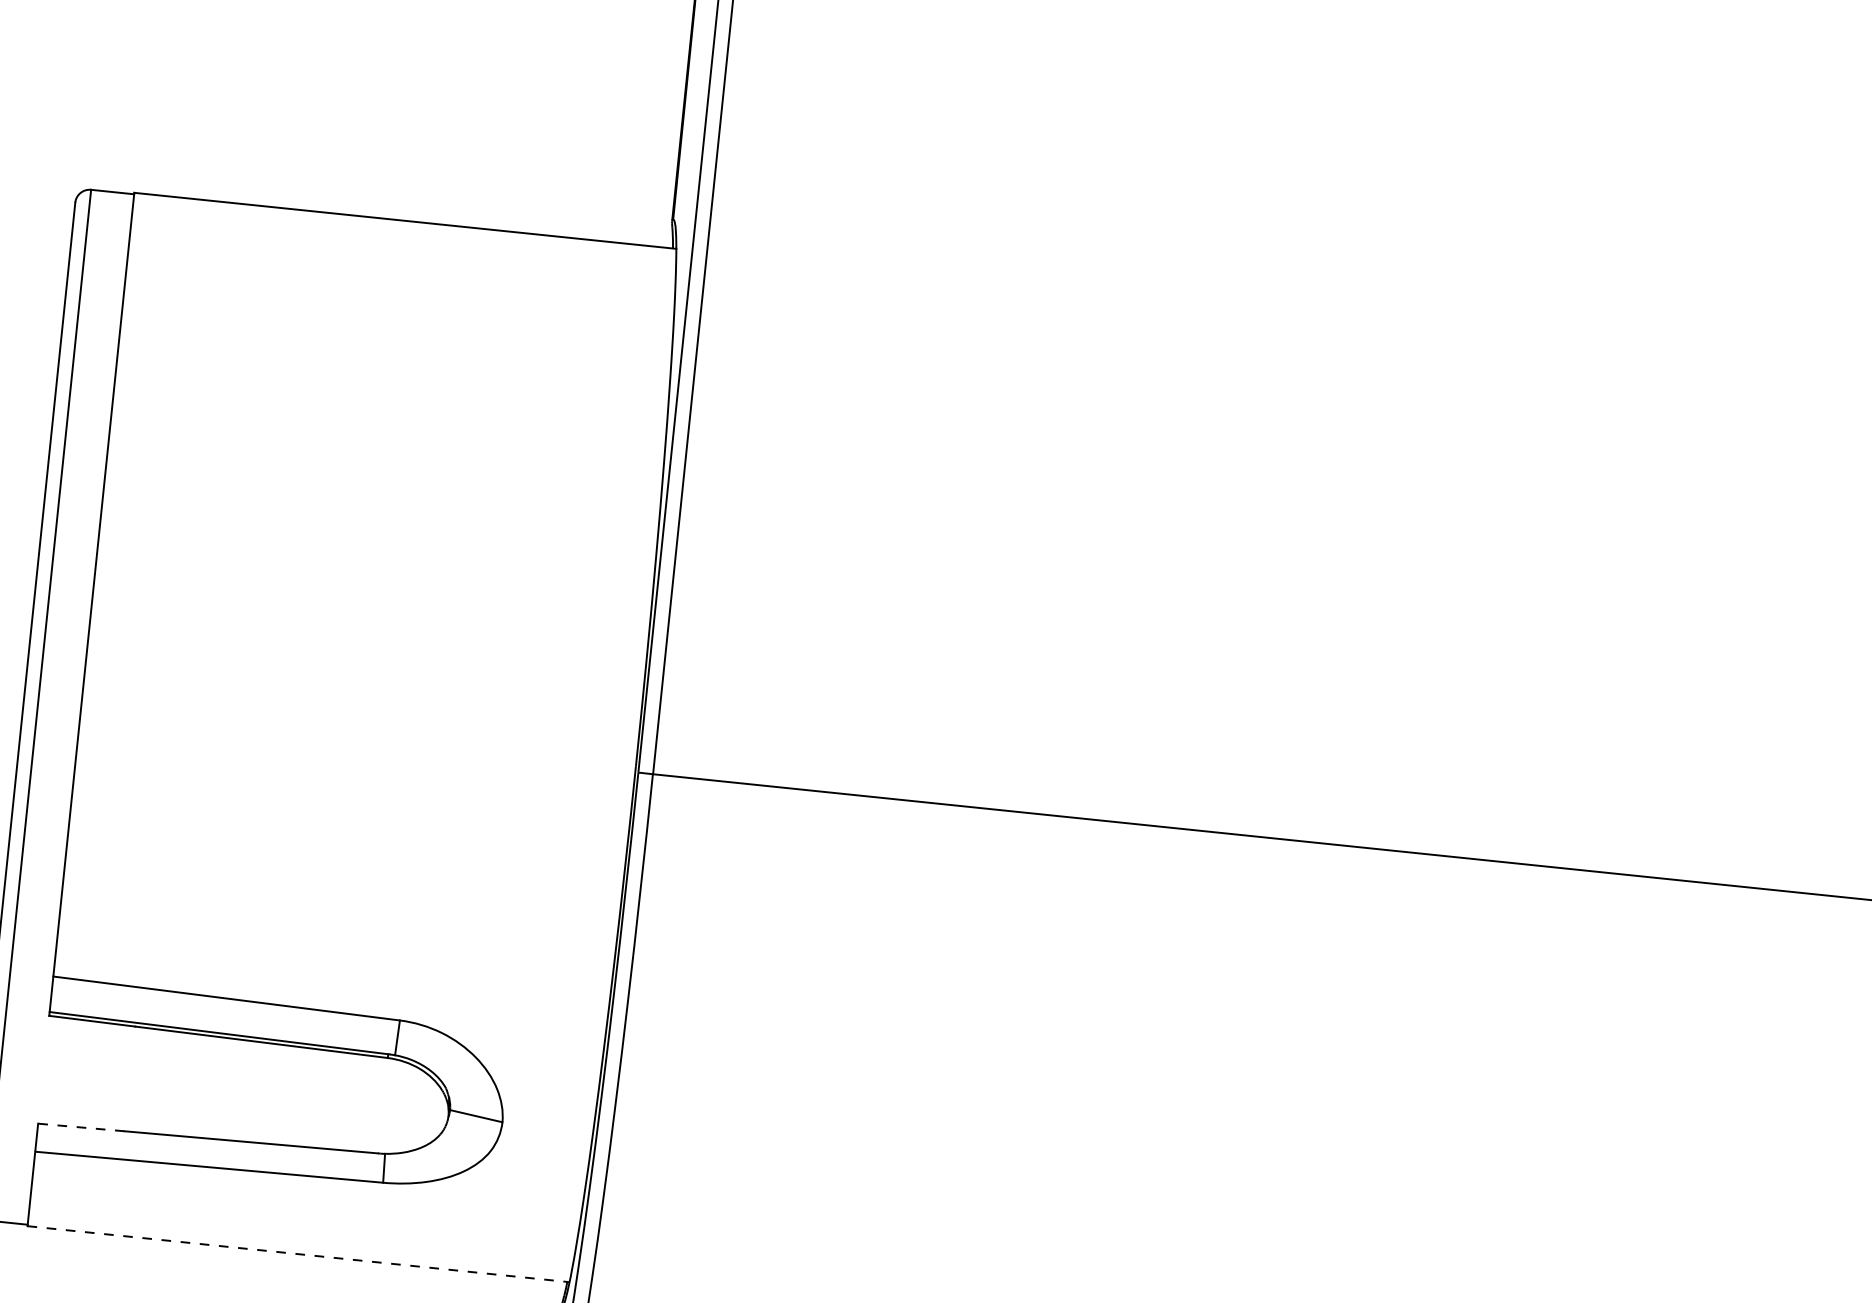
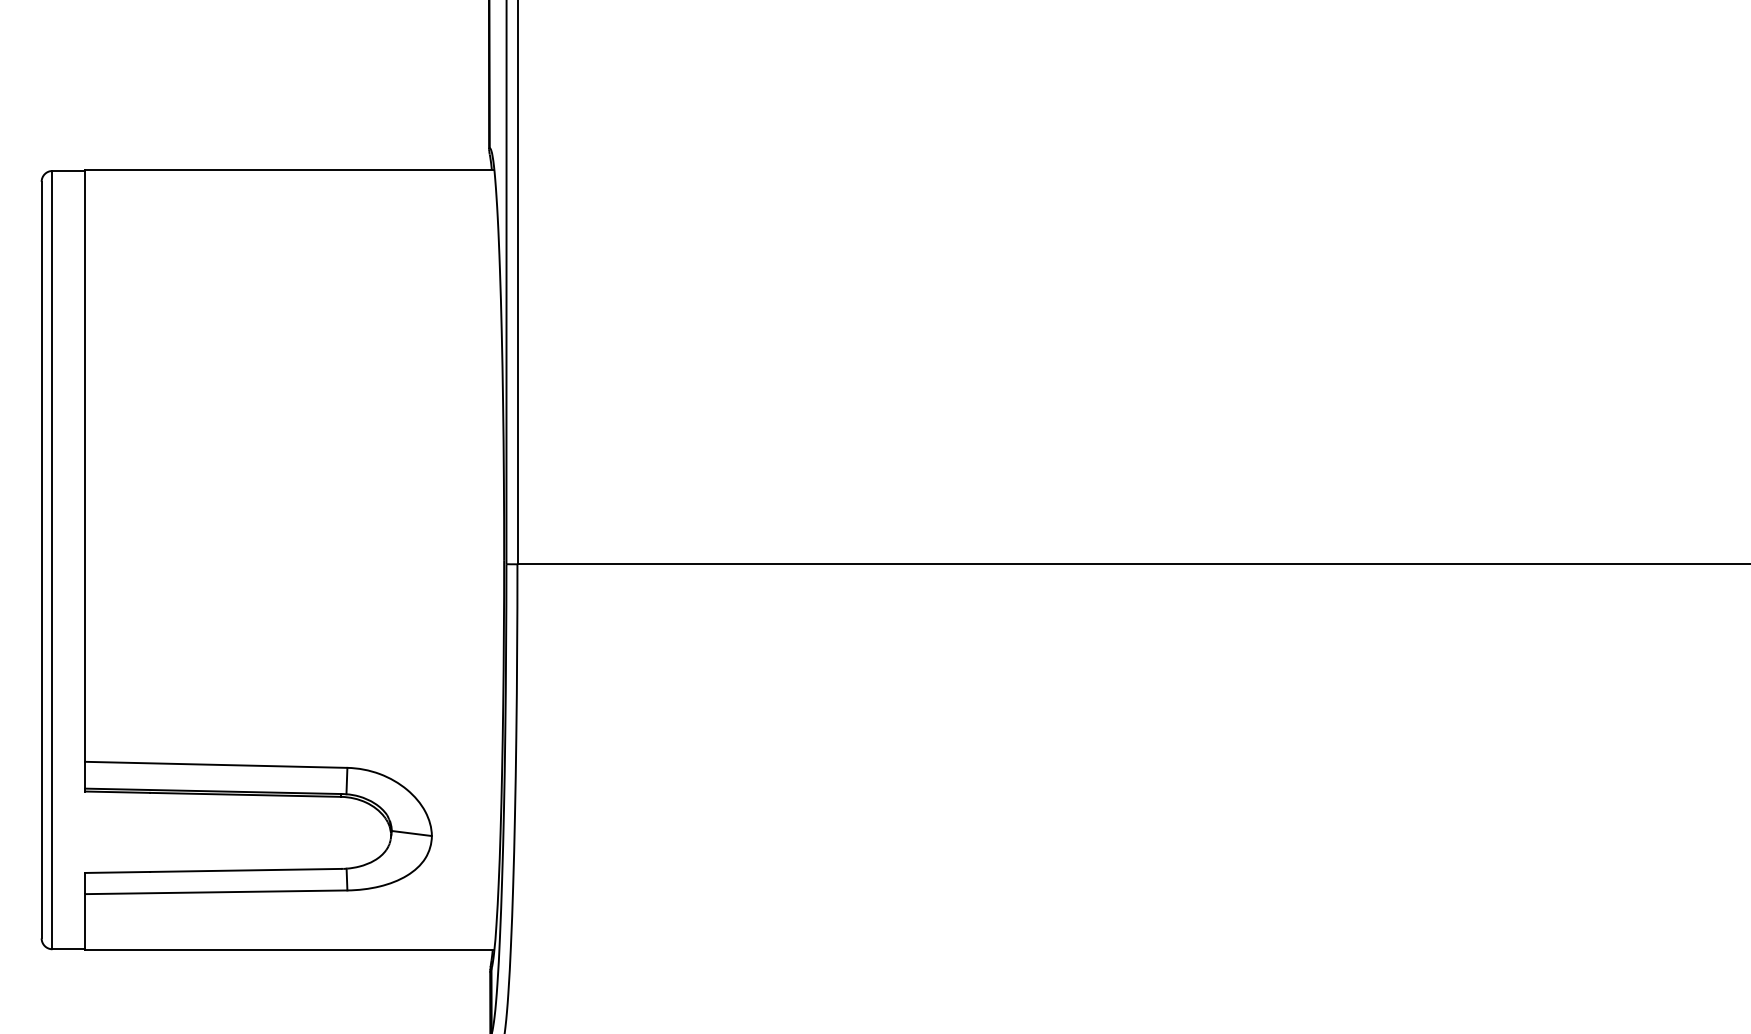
line: (81, 1127) -> (117, 872), dashed -> solid
line: (298, 1254) -> (289, 950), dashed -> solid

